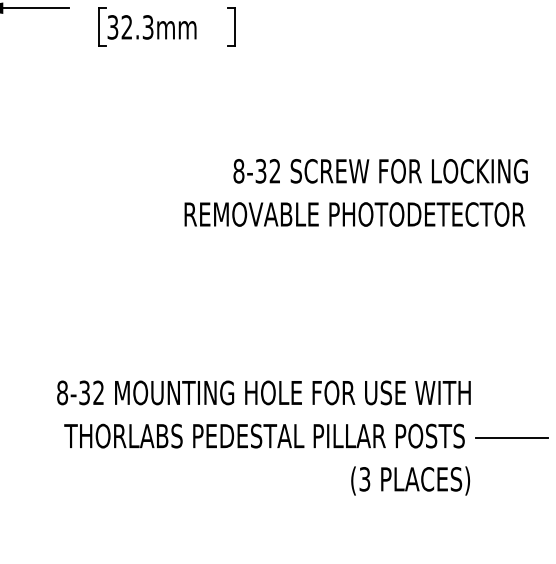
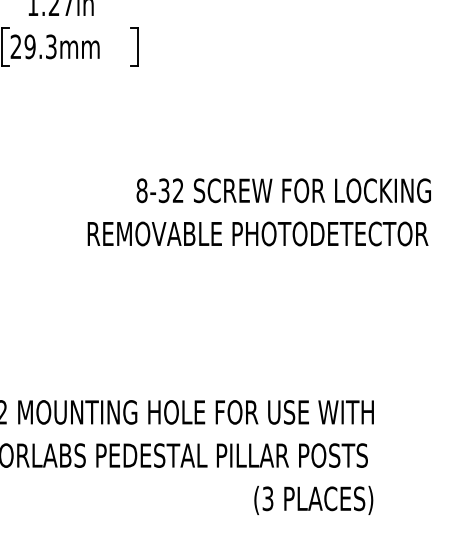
text: (119, 27) -> (22, 46), 32.3mm -> 29.3mm
line: (511, 437) -> (414, 456), removed

